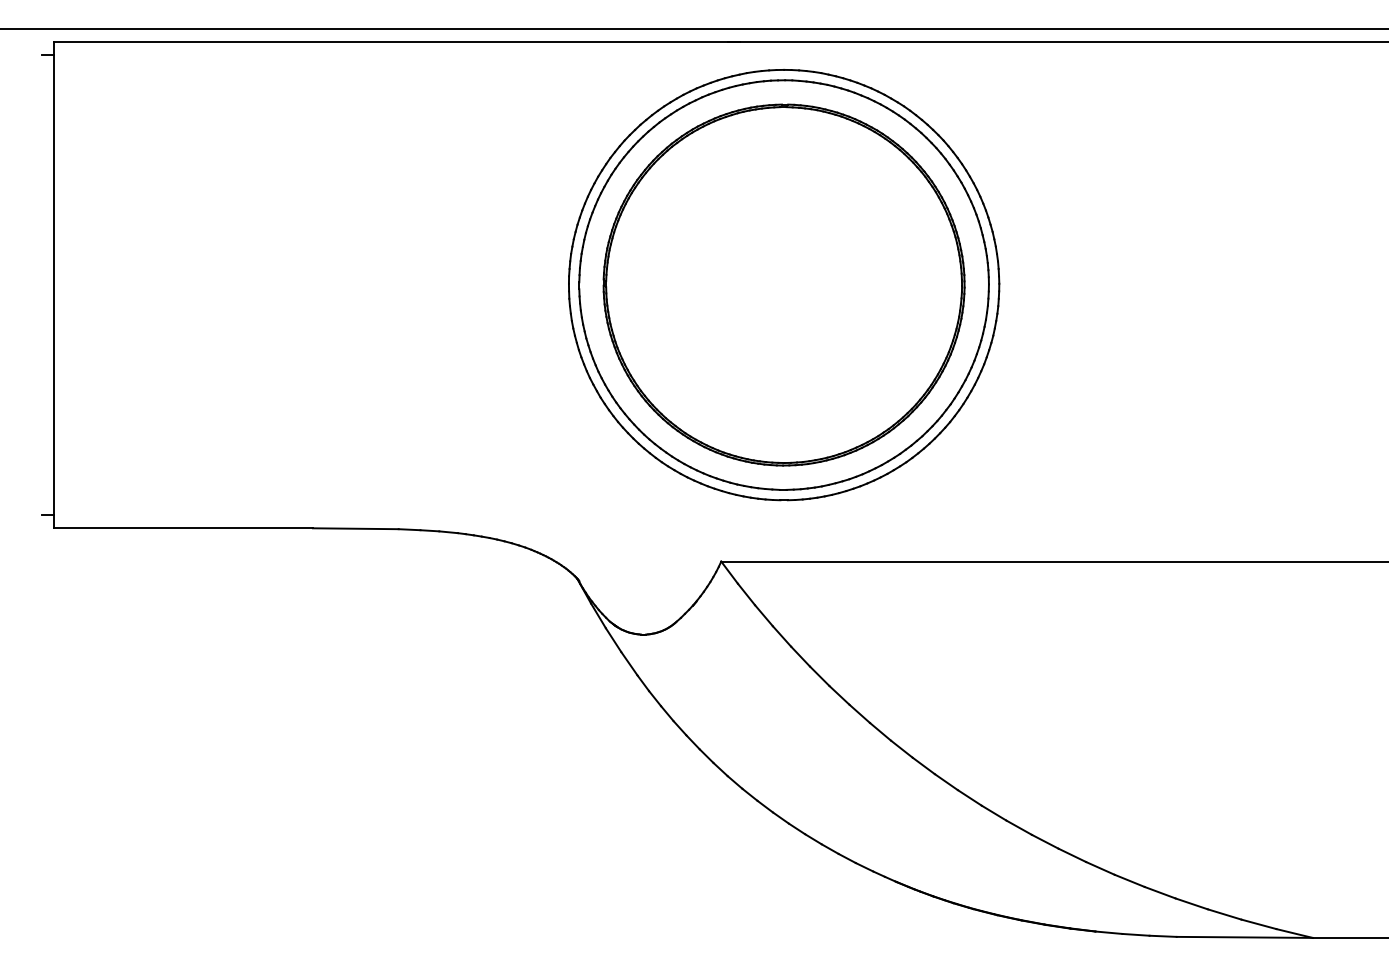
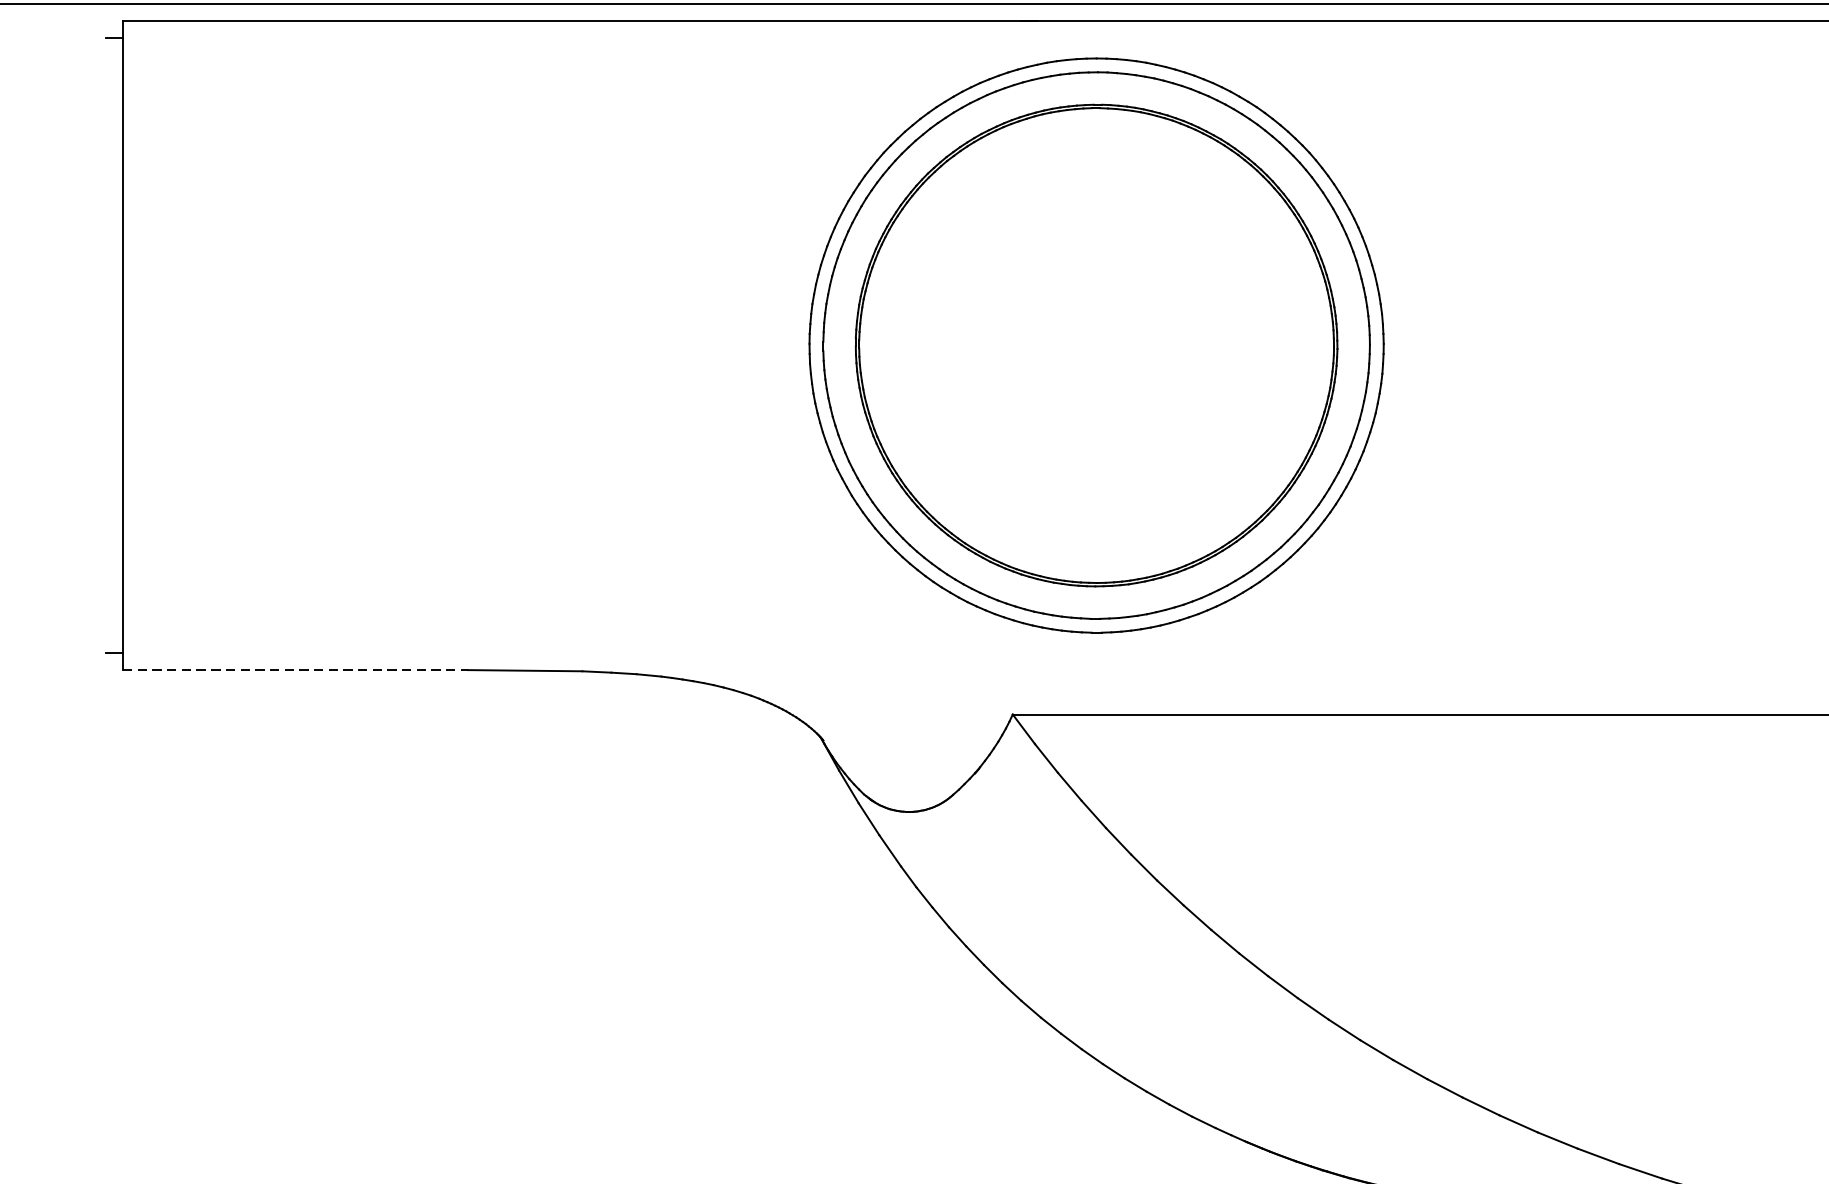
line: (184, 528) -> (296, 670), solid -> dashed

